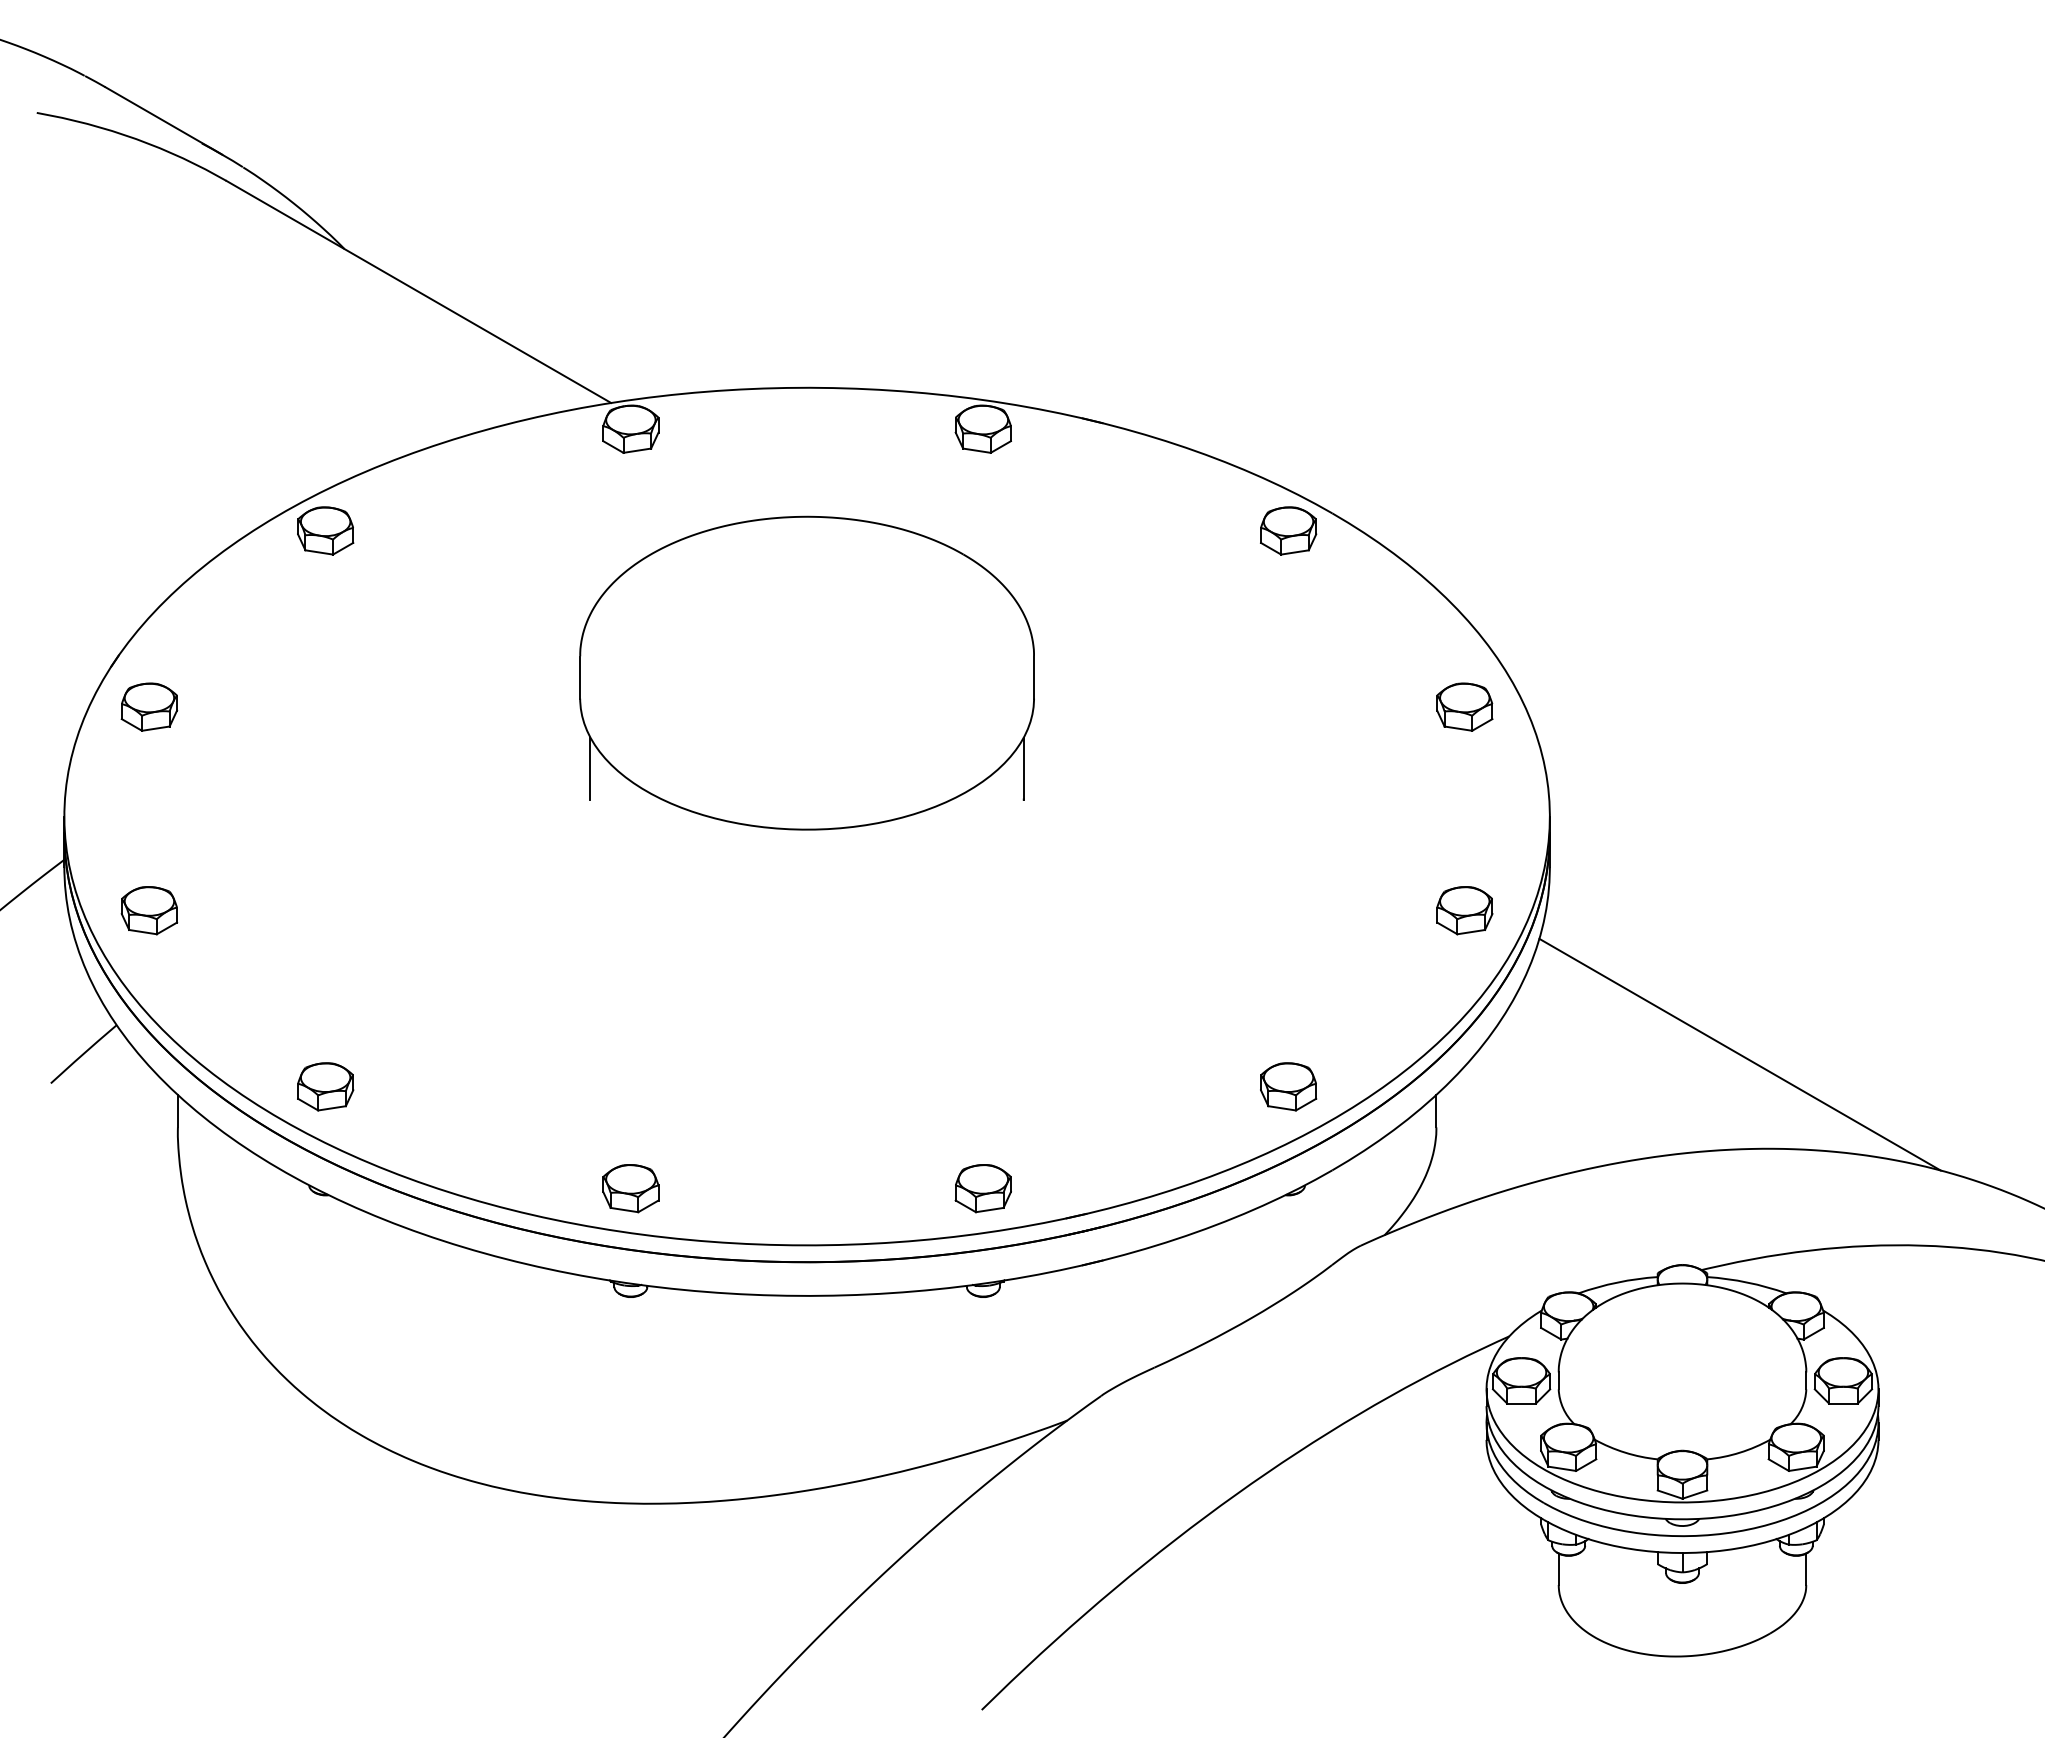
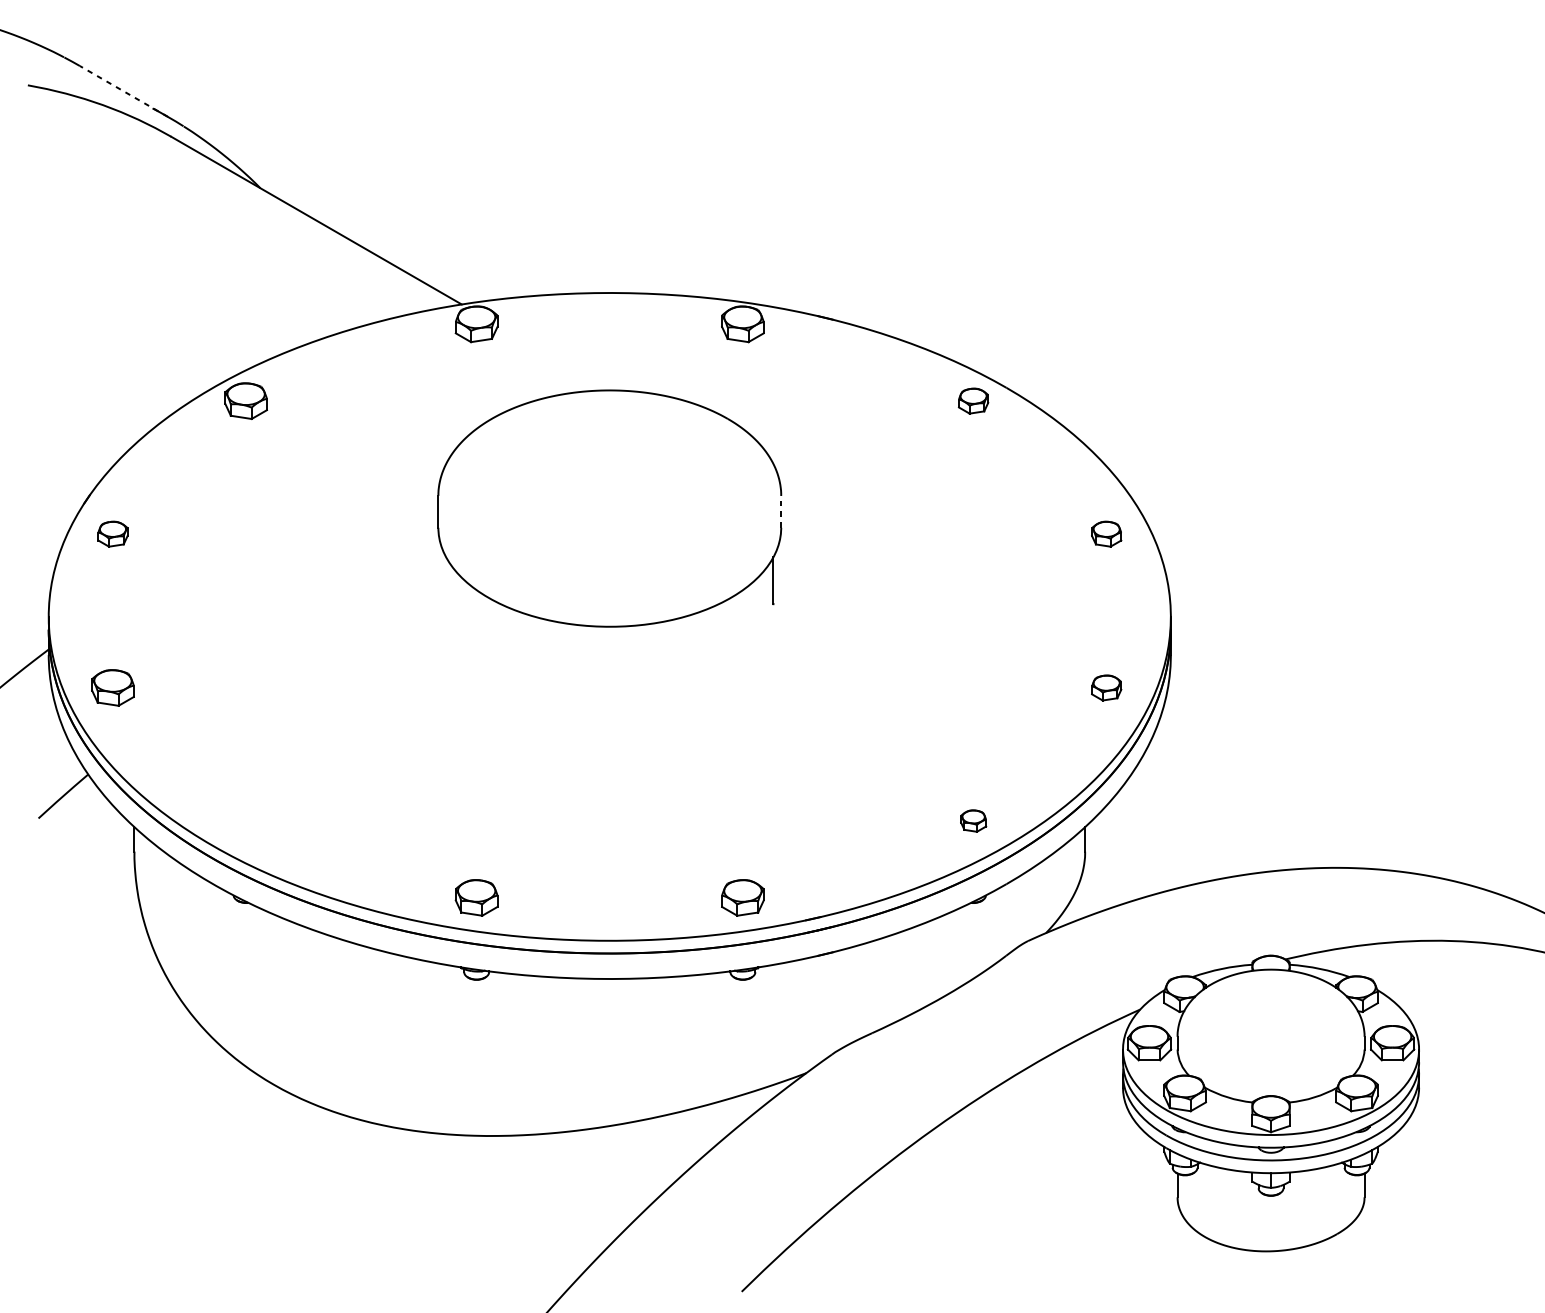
line: (163, 120) -> (123, 91), solid -> dashed
part: (1288, 530) -> (973, 400), size x0.7
line: (1034, 677) -> (781, 511), solid -> dashed
part: (149, 706) -> (113, 533), size x0.7
part: (1464, 706) -> (1106, 533), size x0.7
line: (590, 768) -> (446, 580), removed
part: (1464, 910) -> (1106, 687), size x0.7
line: (1739, 1054) -> (1314, 796), removed
part: (325, 1086) -> (245, 820), removed
part: (1288, 1086) -> (973, 820), size x0.6

